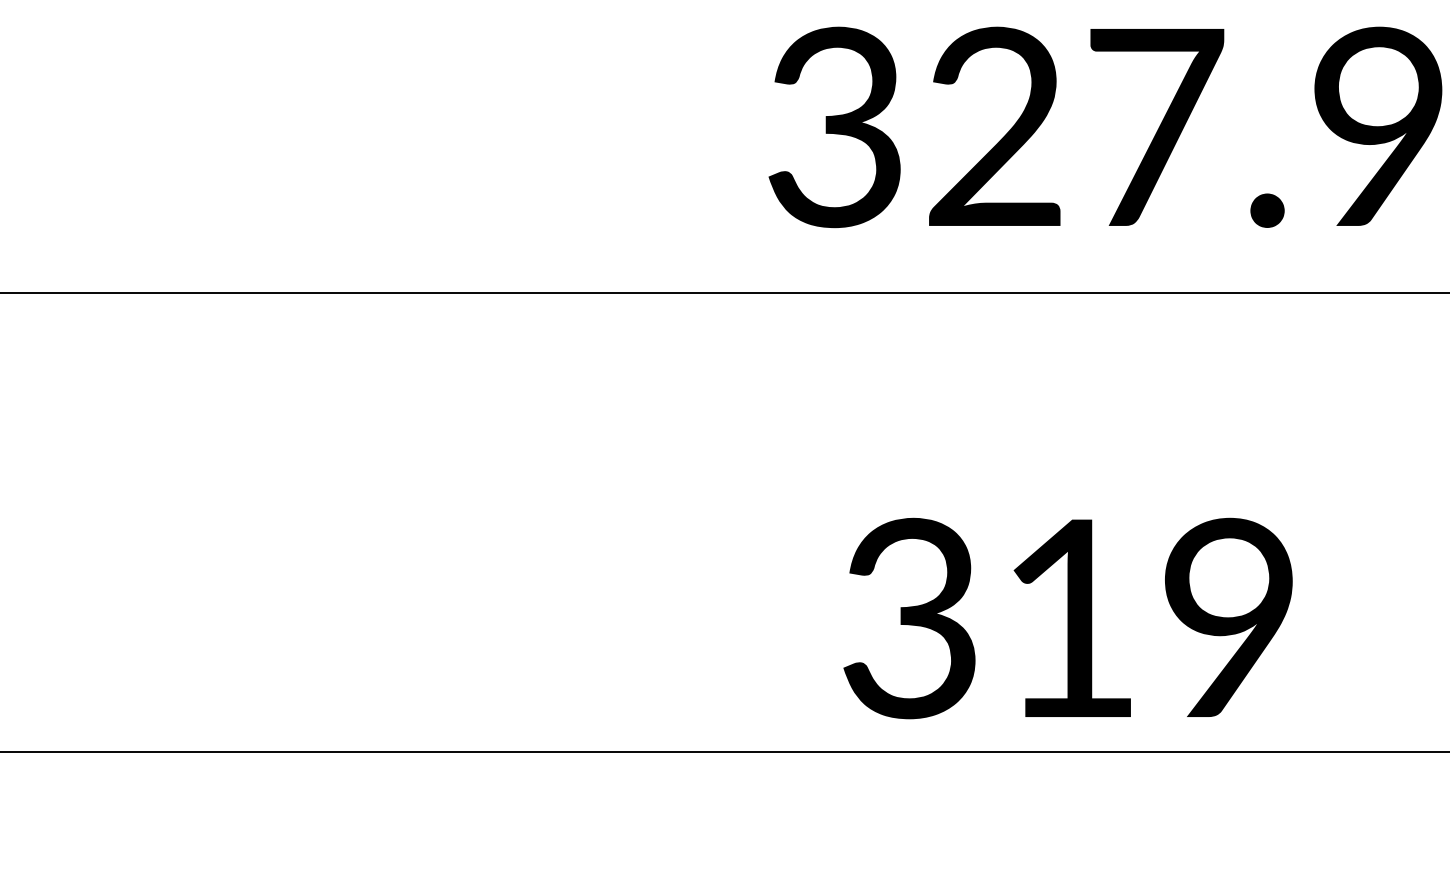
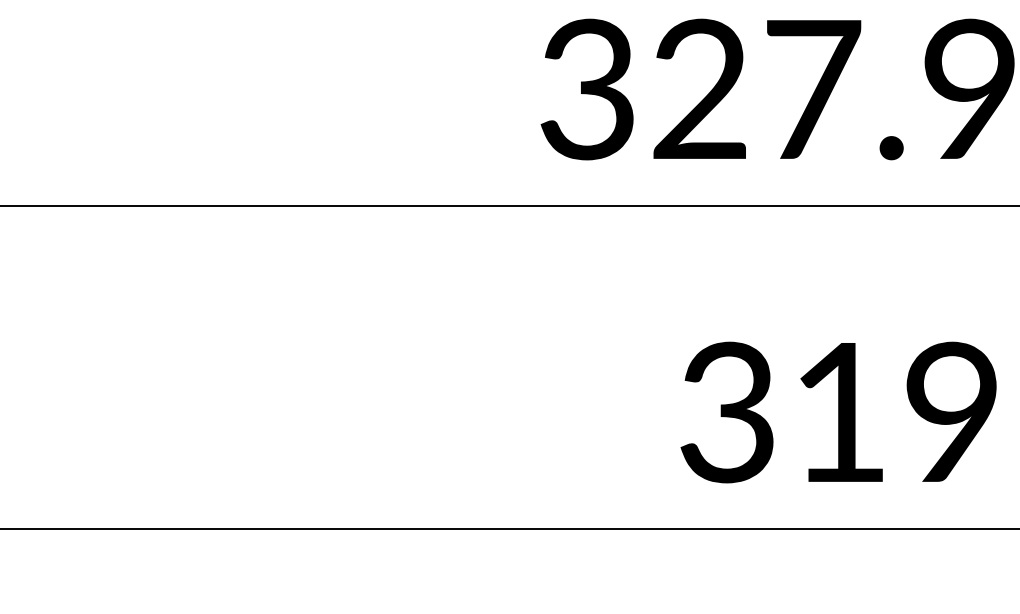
text: (1067, 618) -> (838, 412), moved

